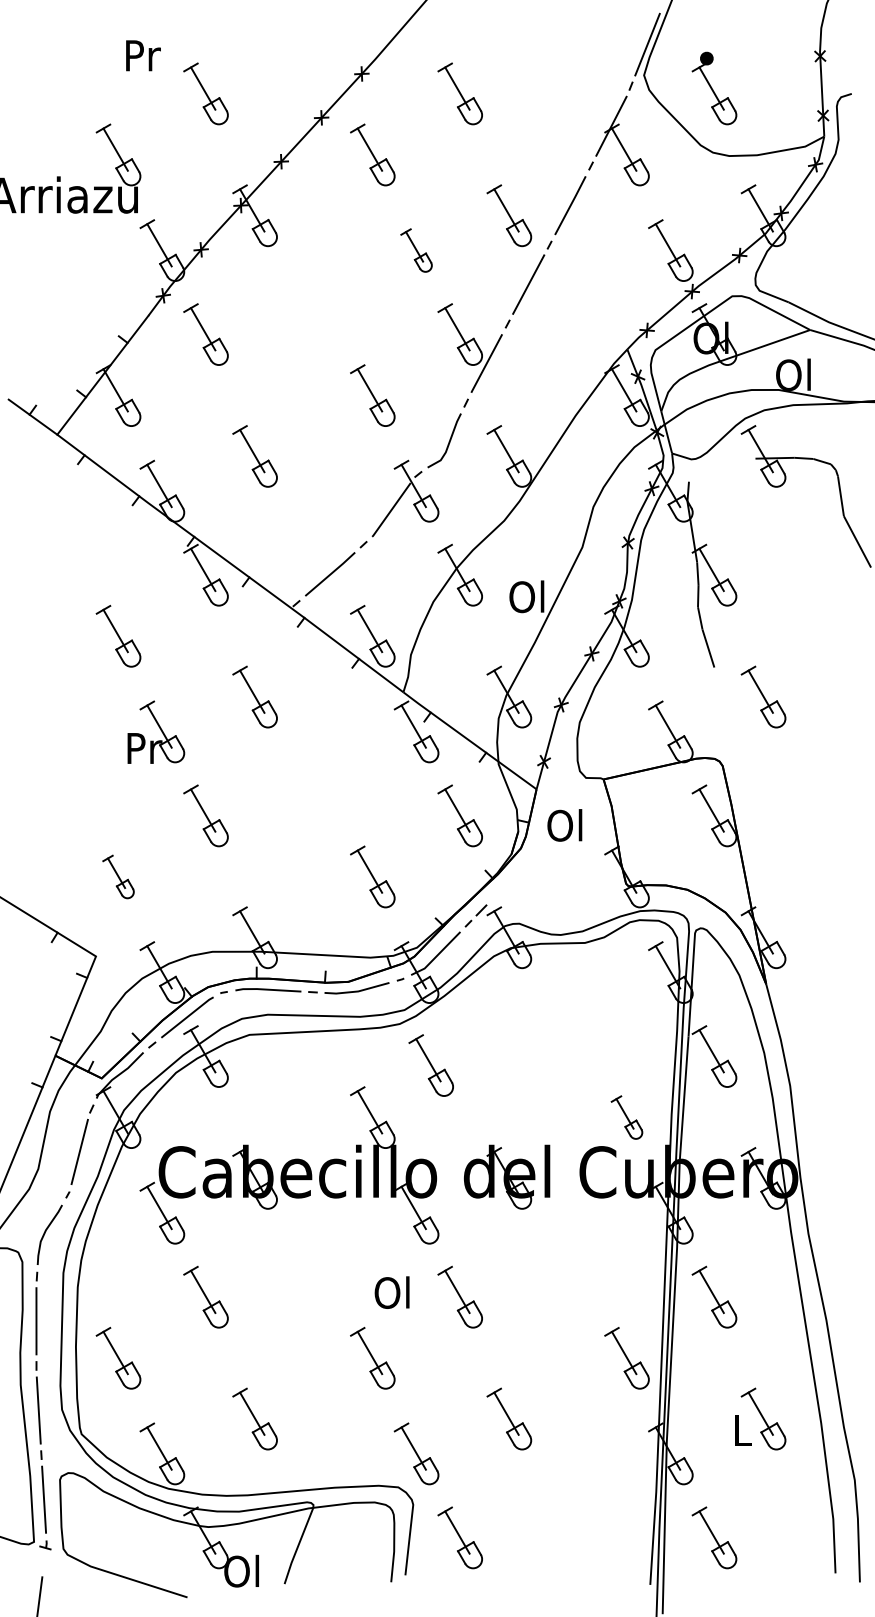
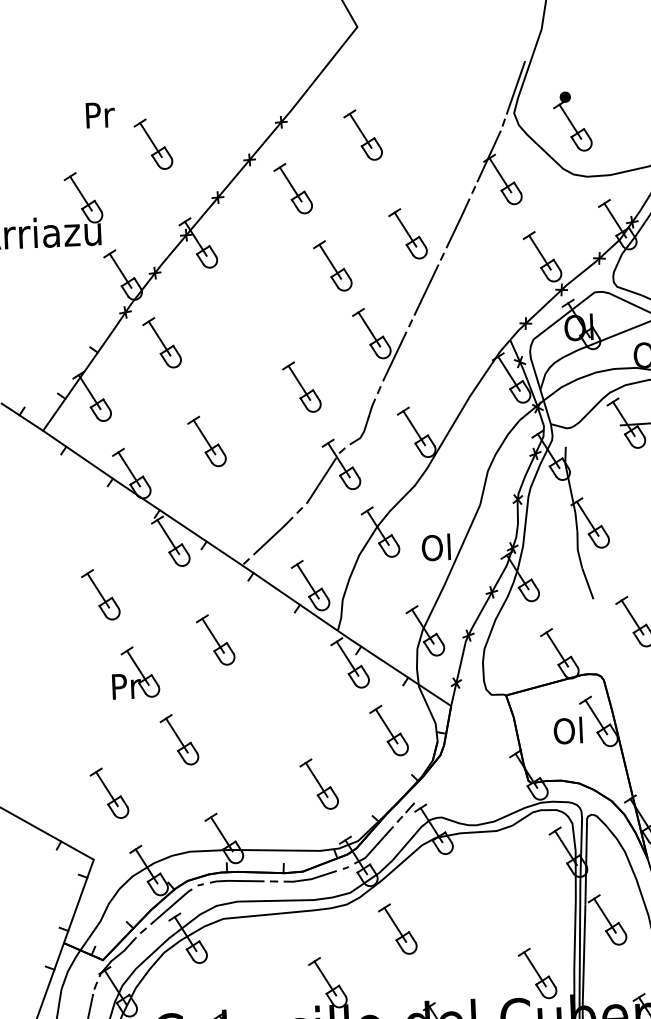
part: (416, 250) -> (332, 265), size x1.43
text: (564, 825) -> (567, 730), moved
part: (118, 876) -> (109, 793), size x1.43
part: (430, 1065) -> (397, 929), moved
part: (626, 1117) -> (537, 973), size x1.43

